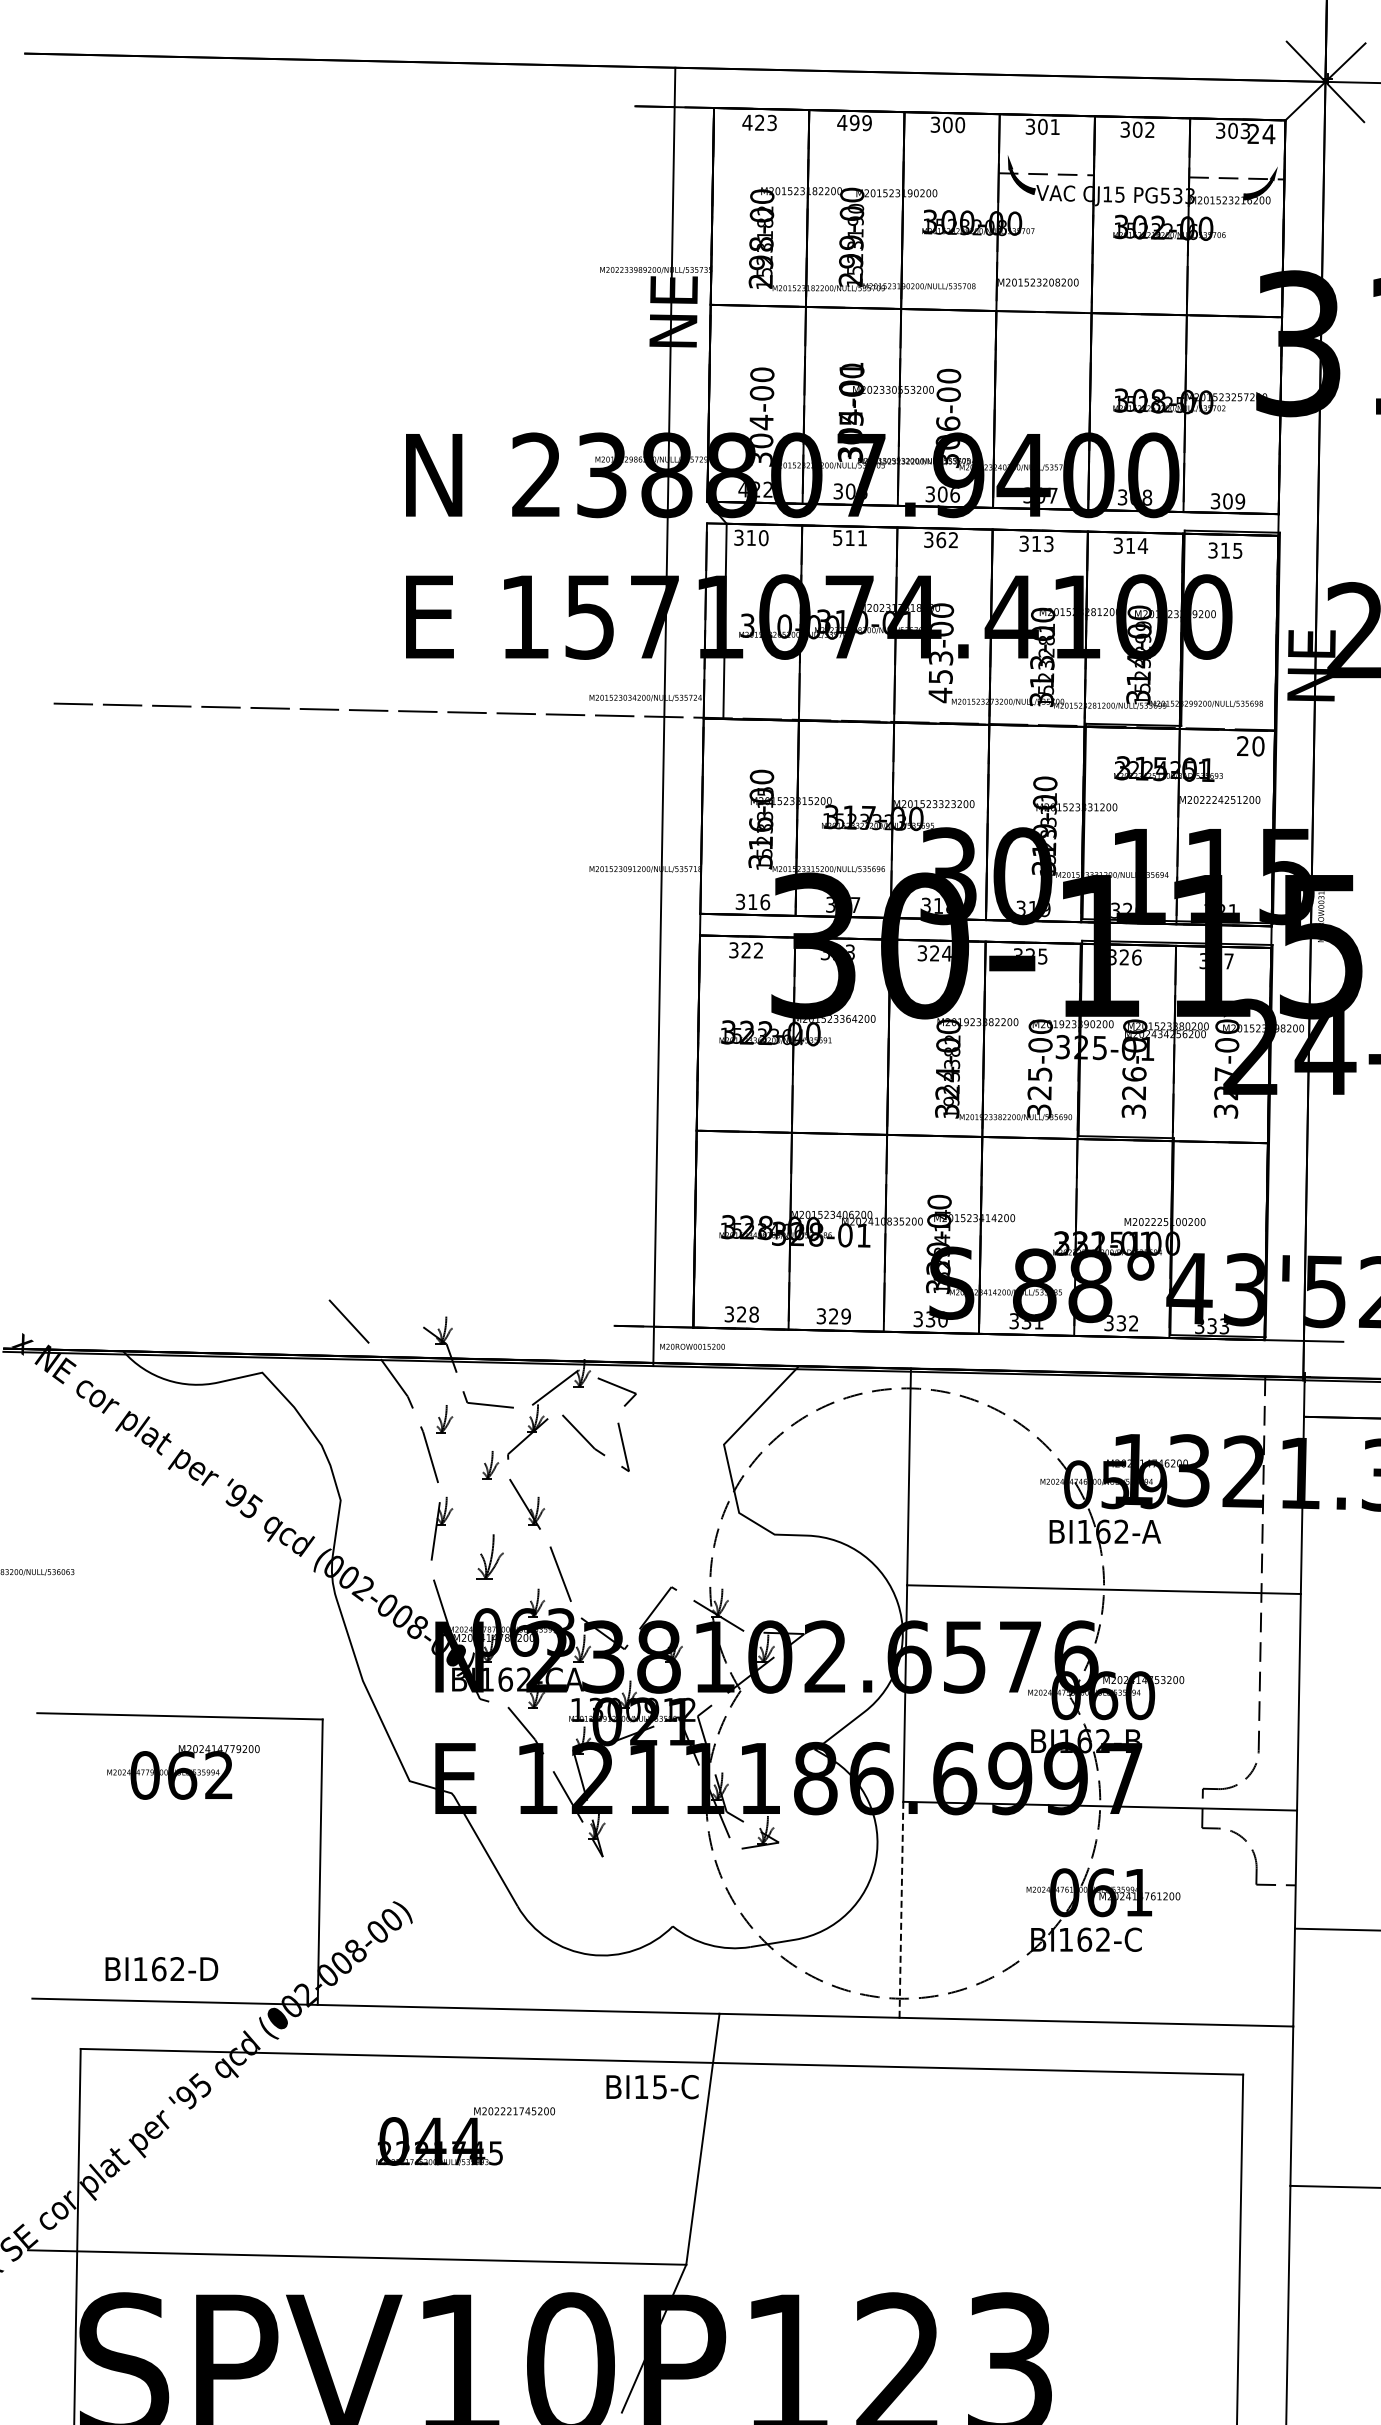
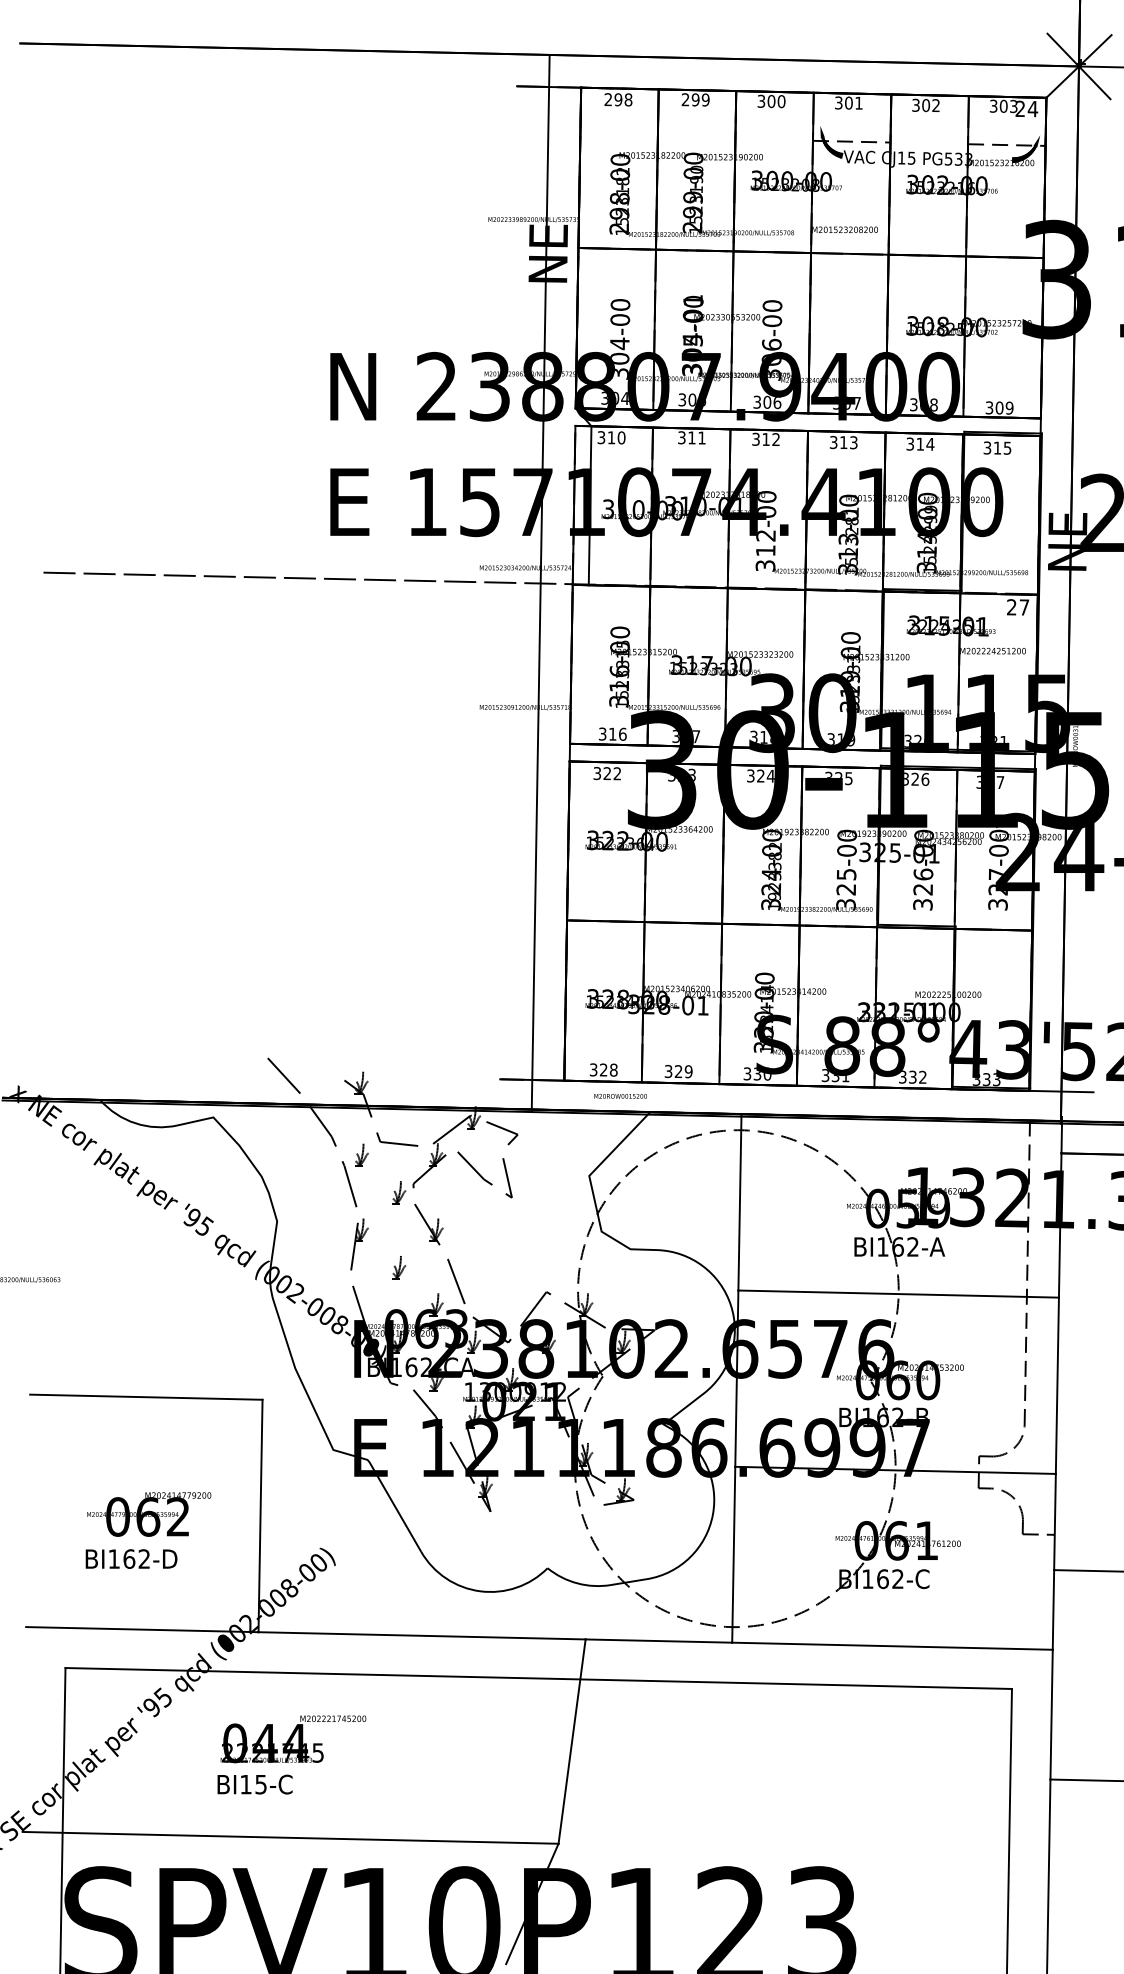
text: (759, 122) -> (618, 99), 423 -> 298
text: (842, 122) -> (685, 99), 499 -> 299
text: (755, 489) -> (614, 398), 422 -> 304
text: (837, 537) -> (681, 437), 511 -> 311
text: (941, 540) -> (766, 439), 362 -> 312
text: (940, 677) -> (765, 551), 453-00 -> 312-00
text: (1258, 746) -> (1024, 607), 20 -> 27
text: (692, 1346) -> (620, 1096), moved
part: (490, 1556) -> (399, 1267), size x0.62
text: (183, 1772) -> (149, 1514), moved
line: (901, 1909) -> (733, 1554), dashed -> solid
text: (161, 1969) -> (131, 1559), moved
text: (652, 2087) -> (255, 1784), moved
text: (465, 2136) -> (293, 1739), moved

